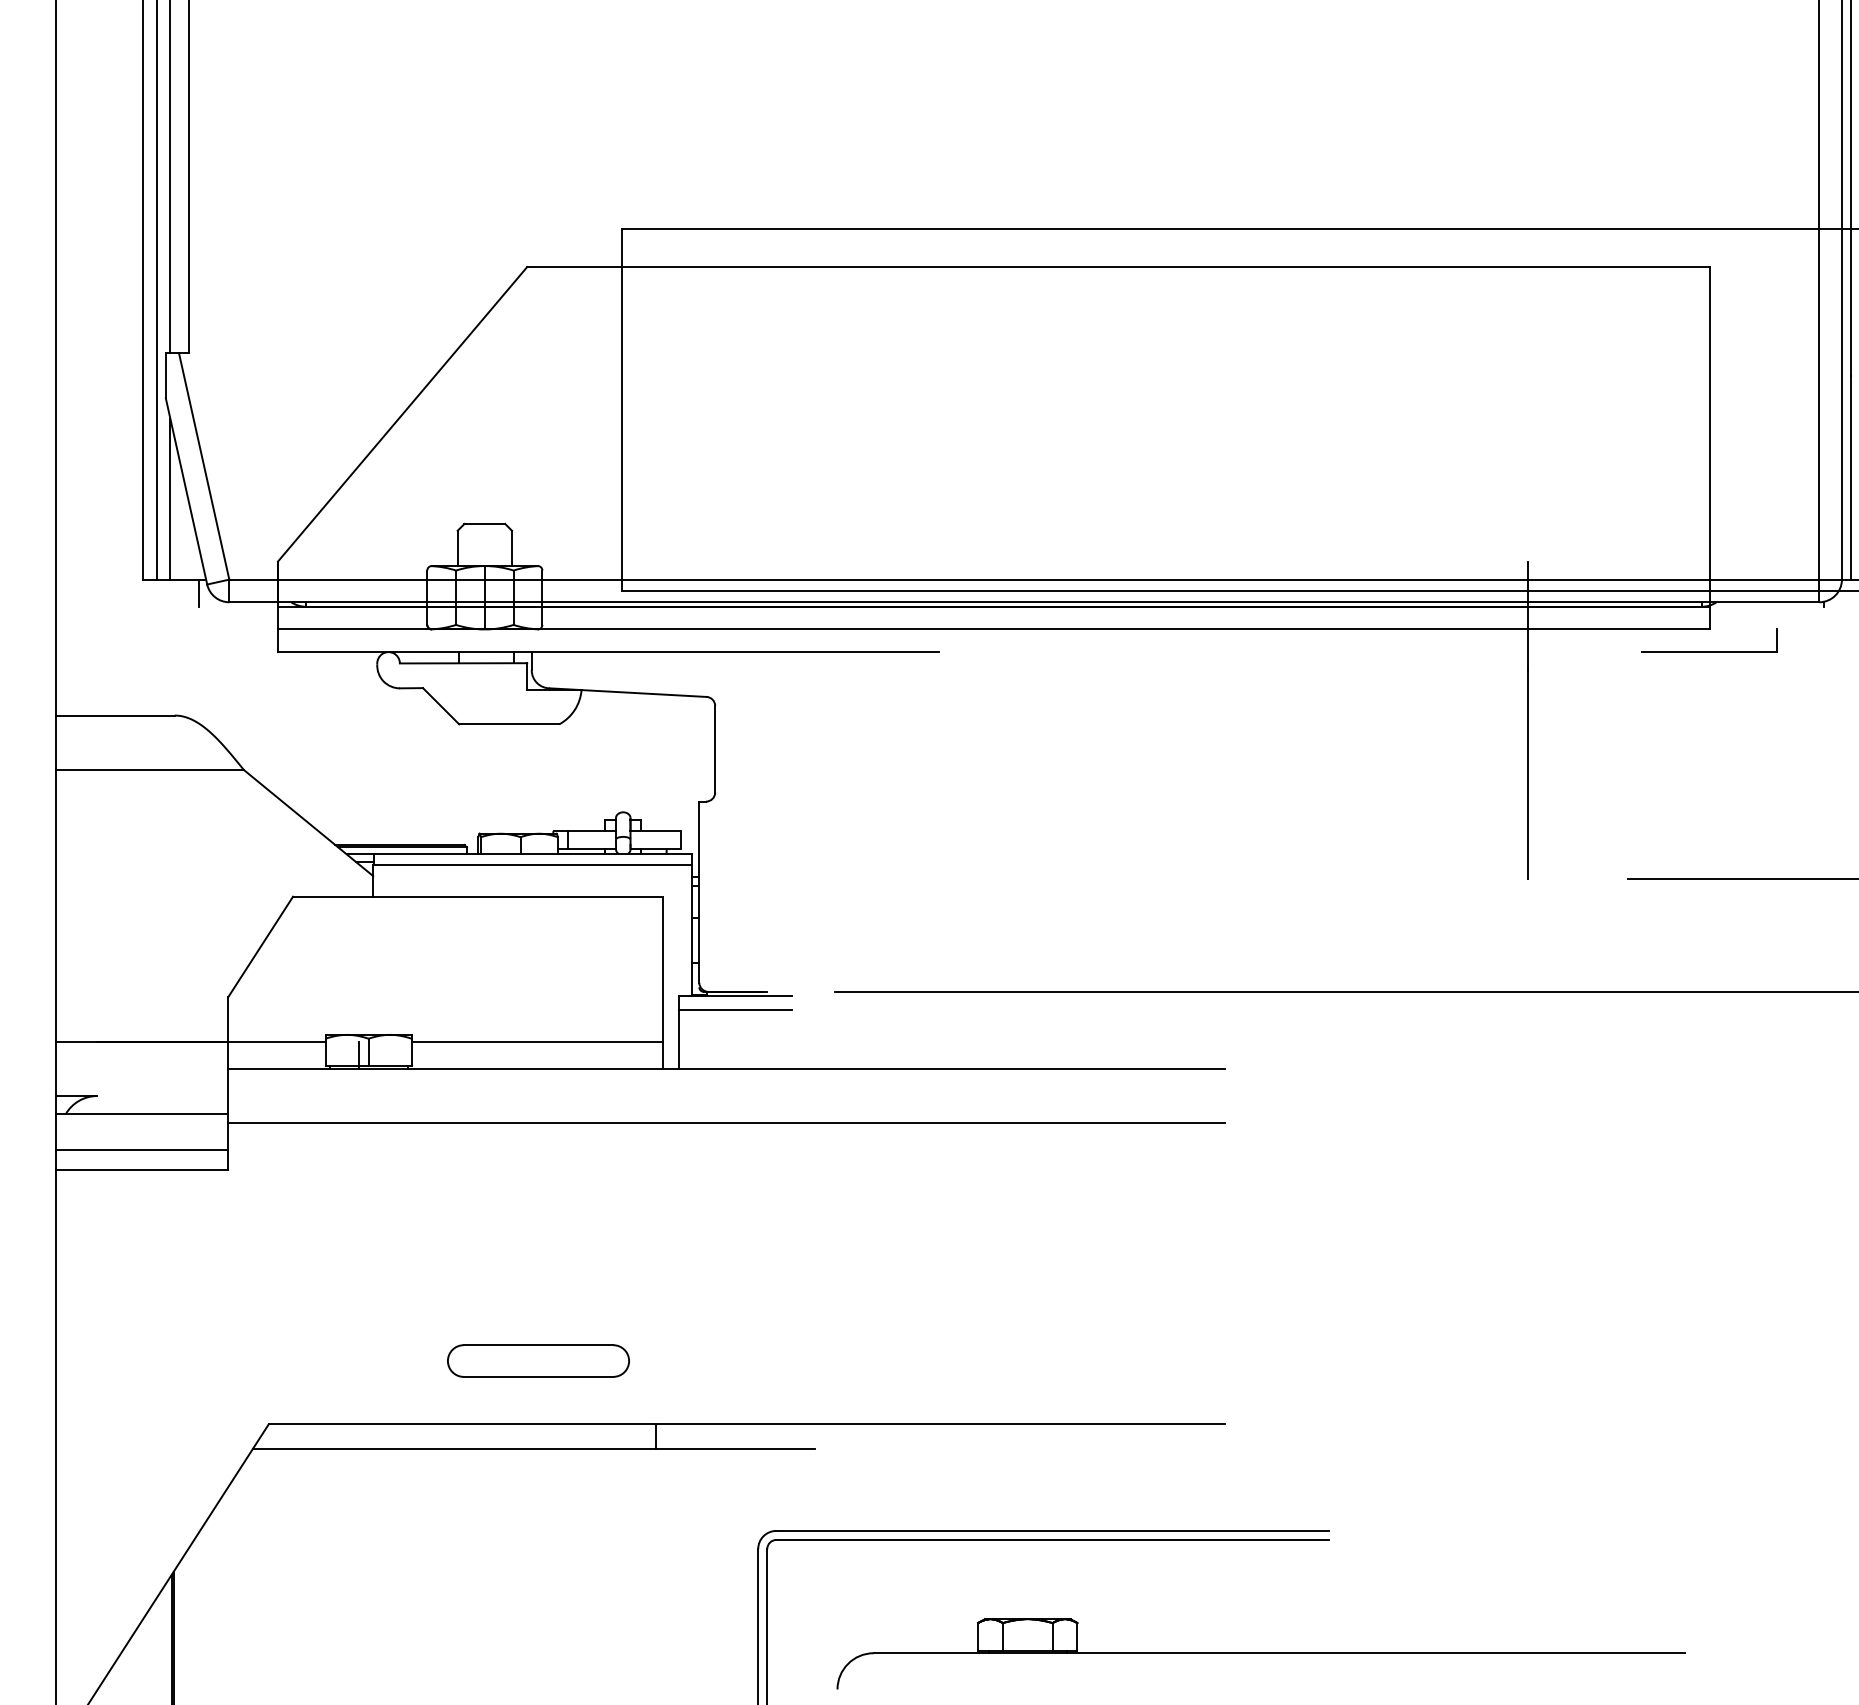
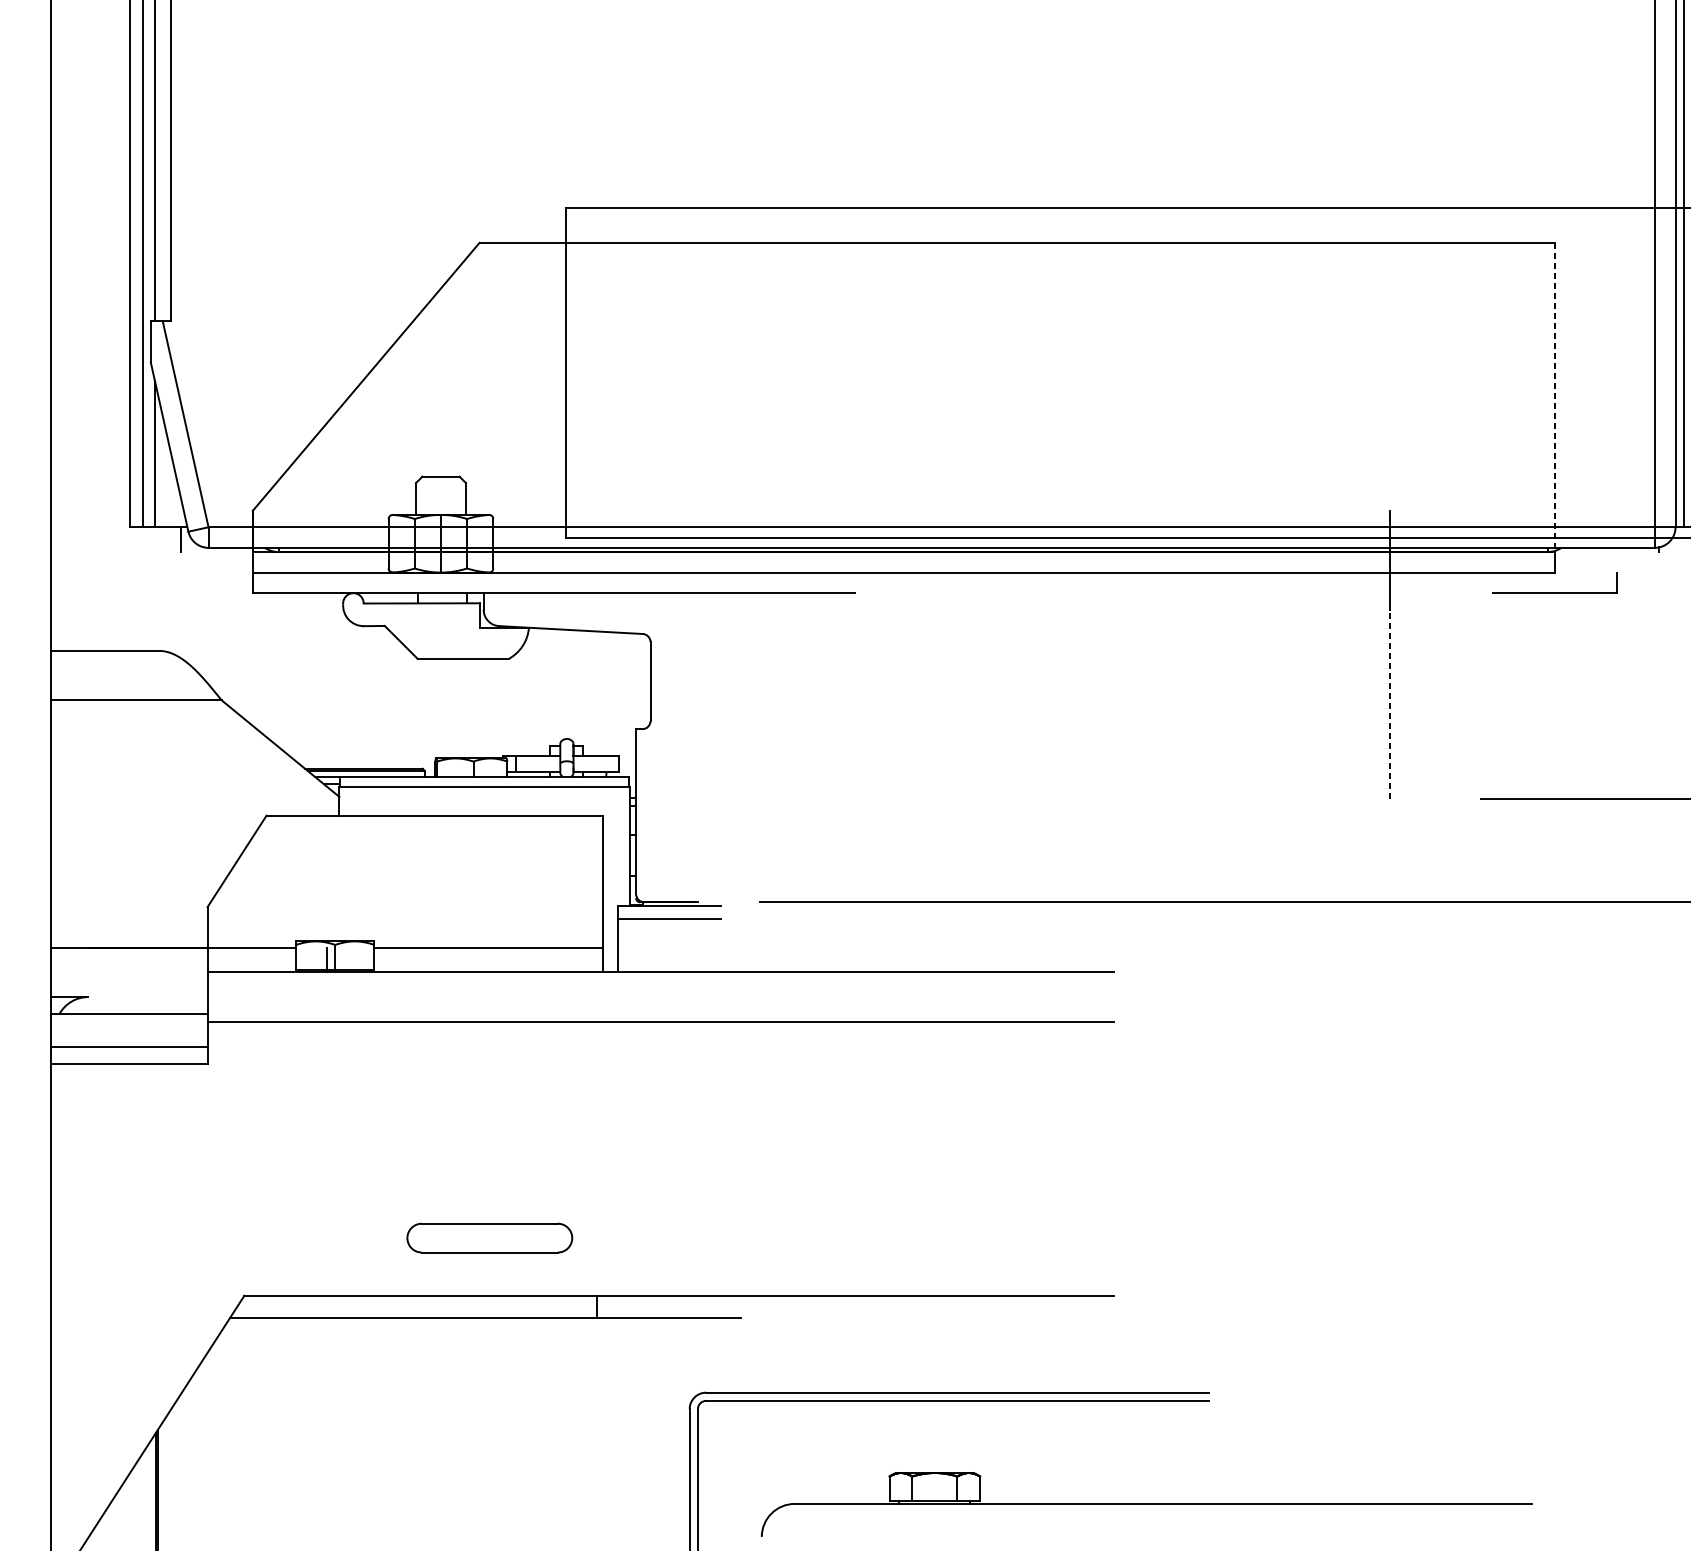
line: (1709, 436) -> (1555, 397), solid -> dashed
line: (1528, 773) -> (1390, 703), solid -> dashed

